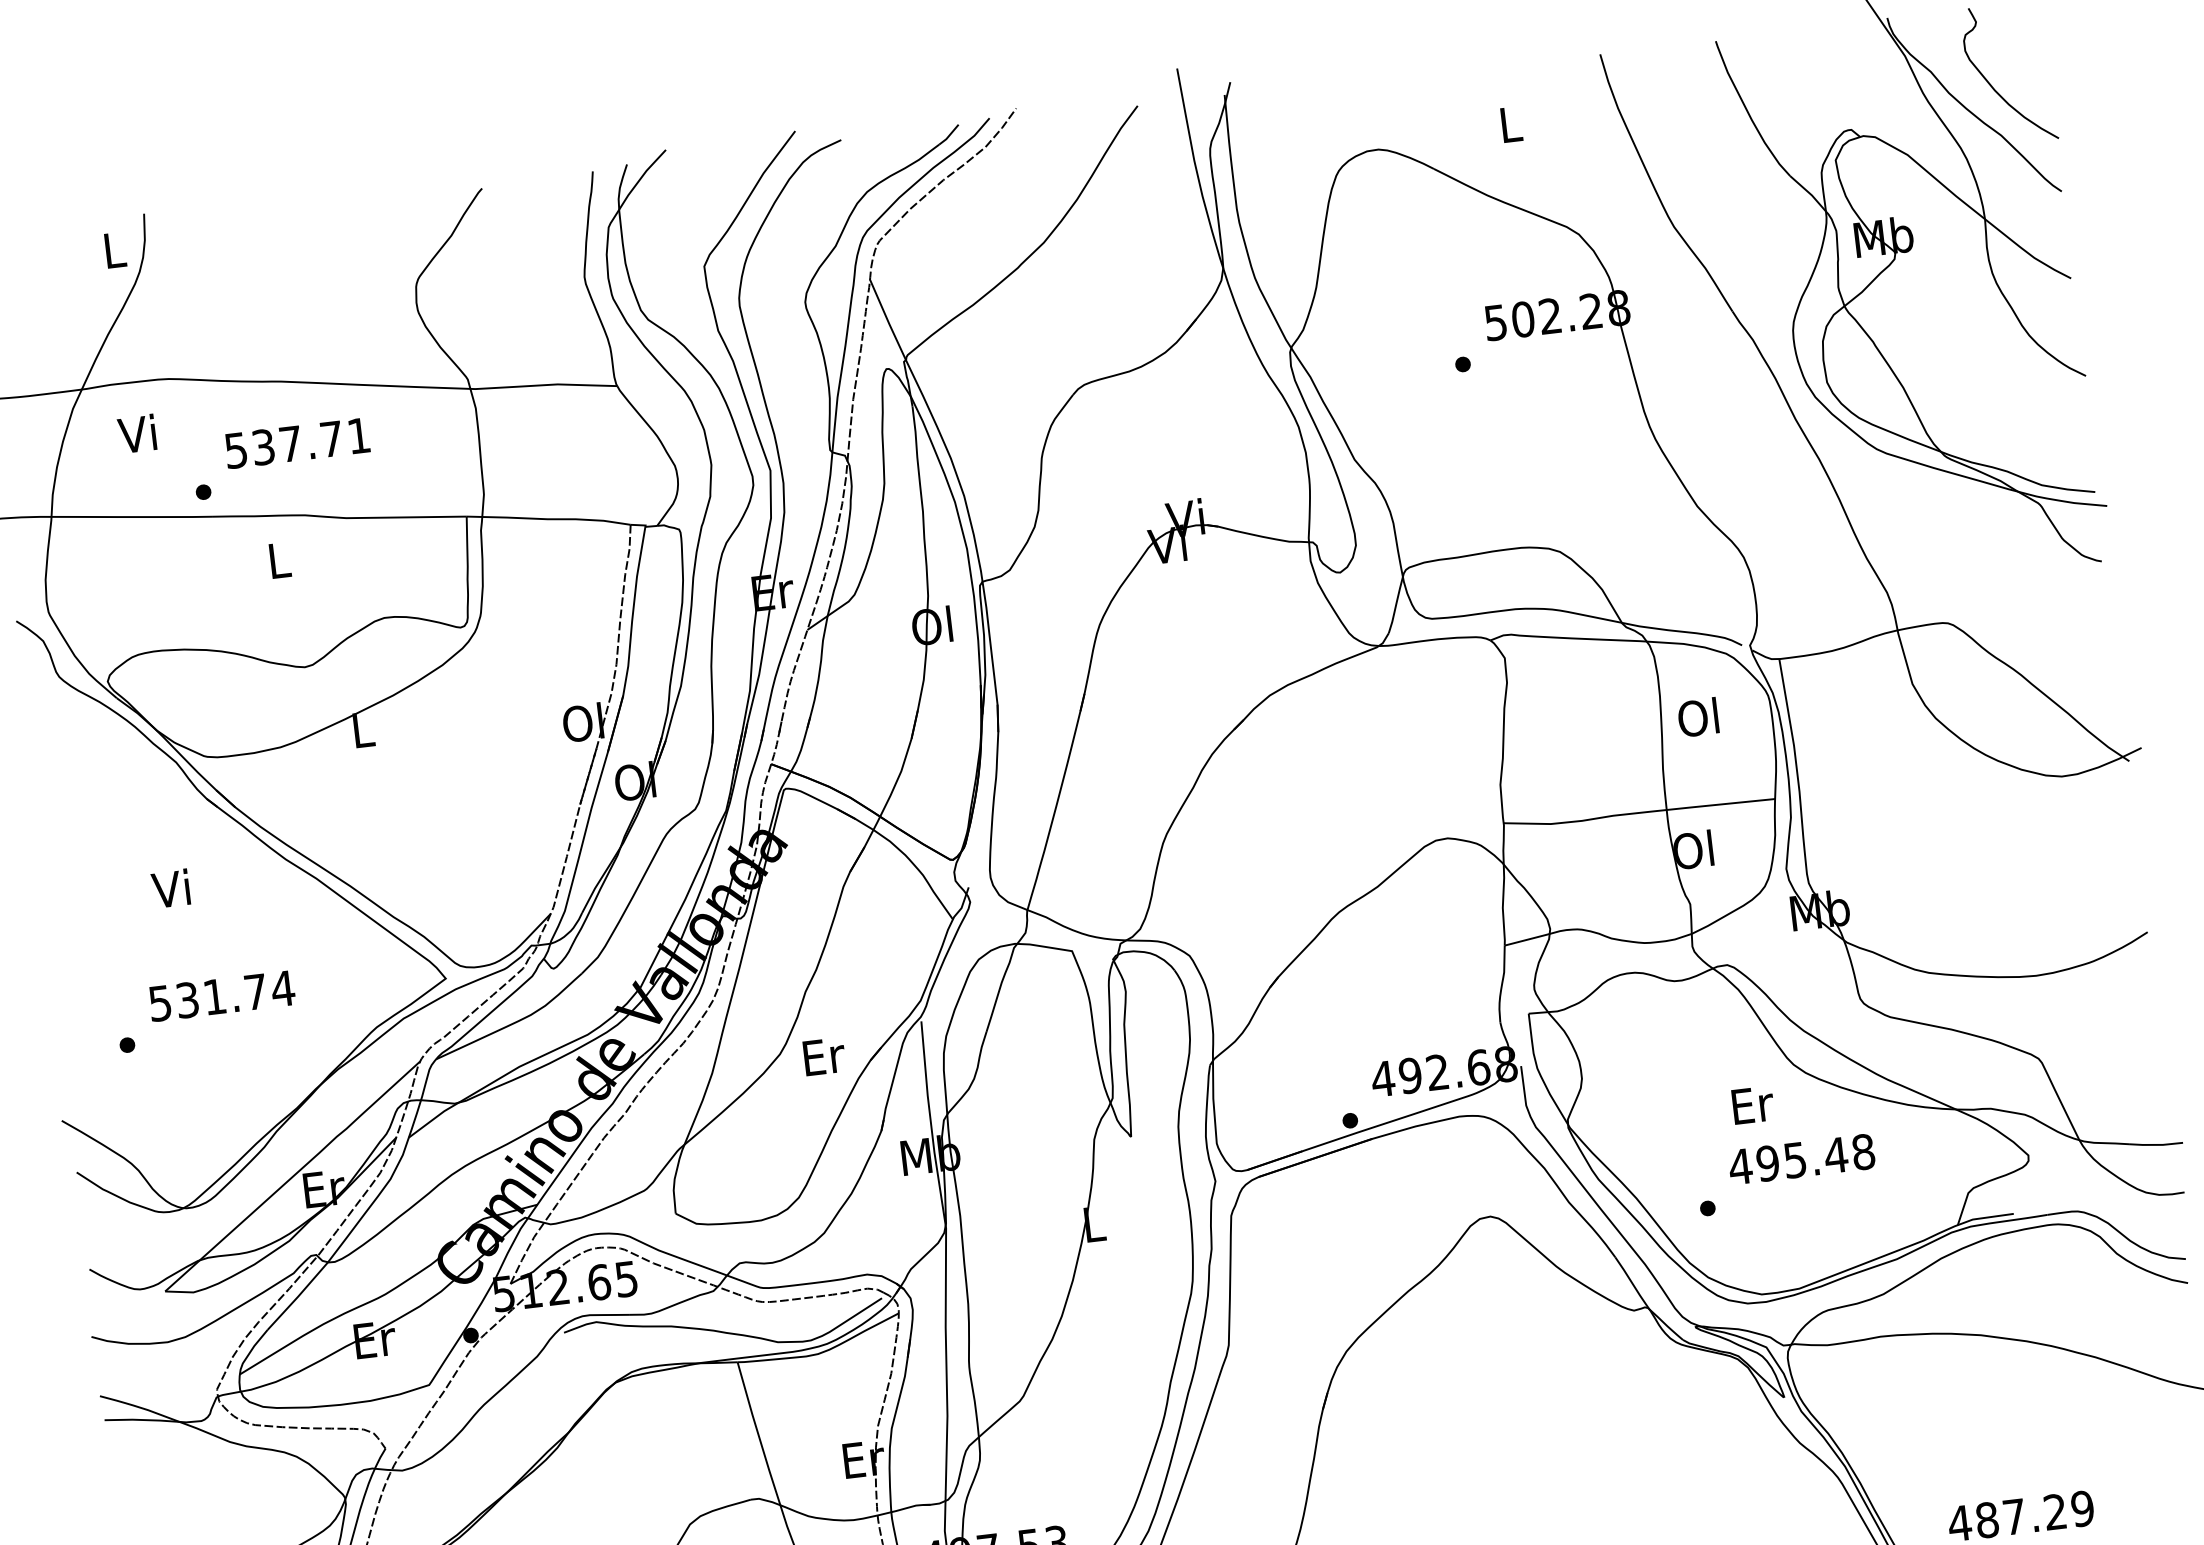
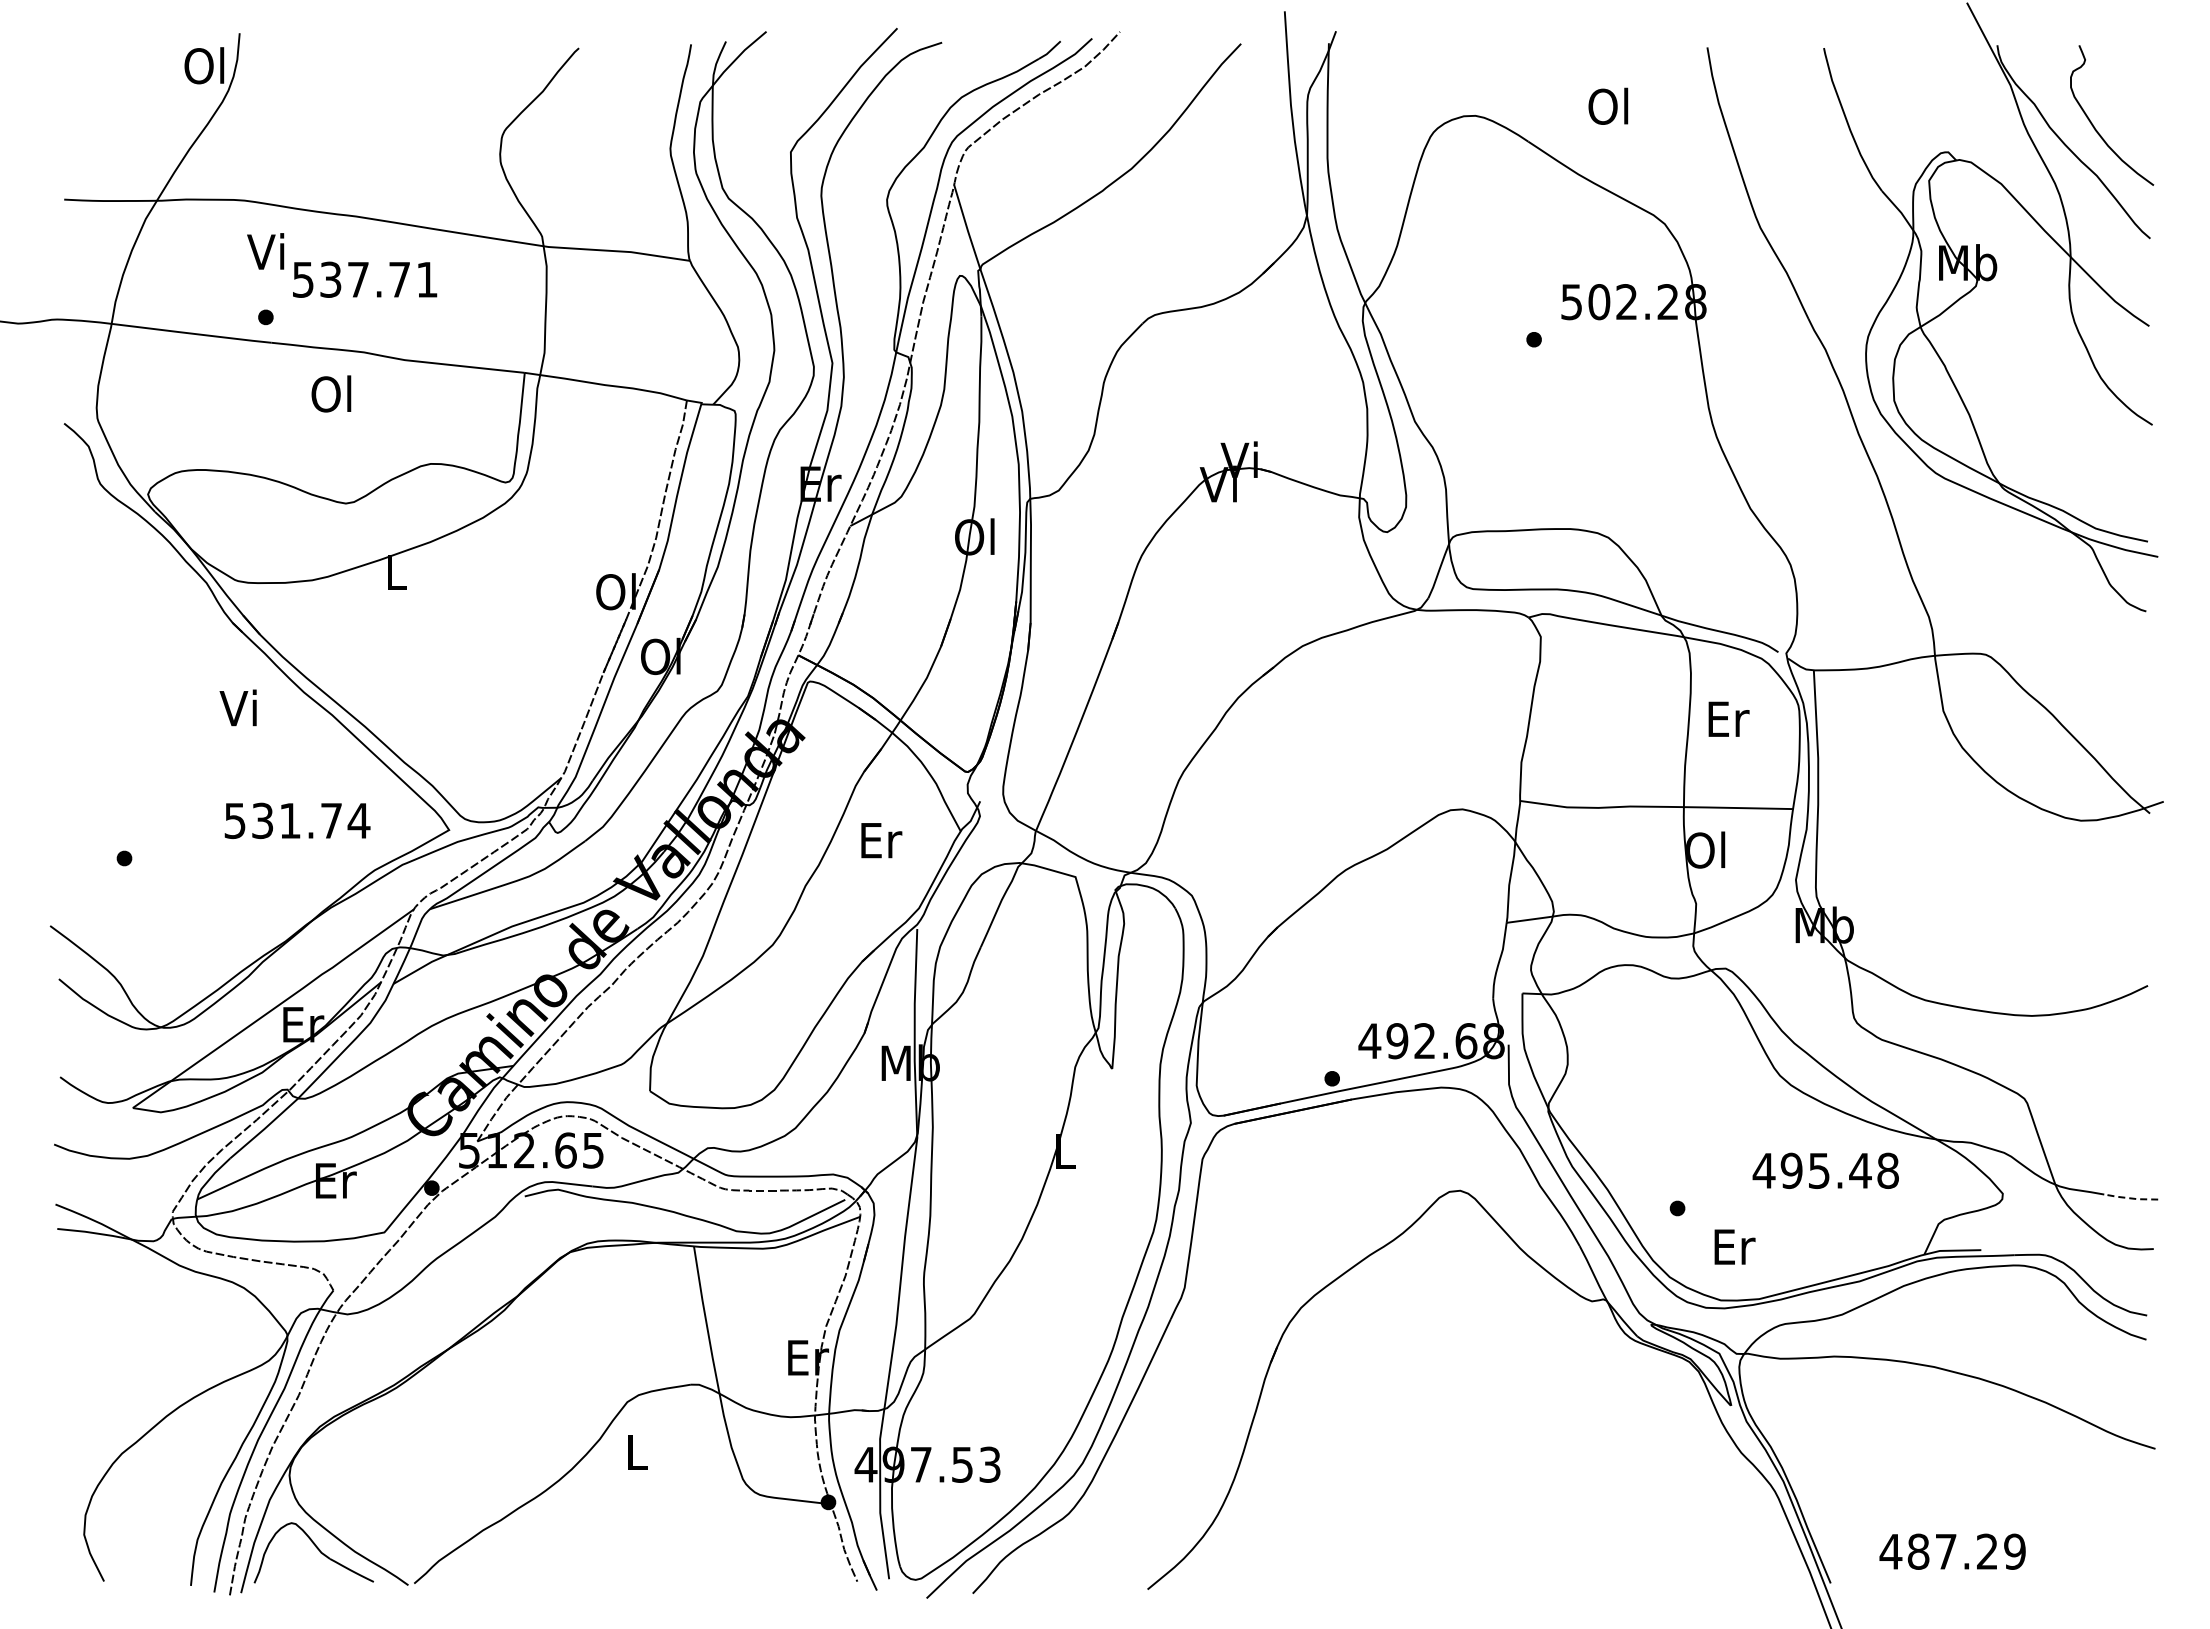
text: (1509, 123) -> (1608, 105), L -> Ol
text: (113, 249) -> (204, 65), L -> Ol
text: (136, 433) -> (265, 251), moved
text: (277, 559) -> (331, 393), L -> Ol
text: (1699, 717) -> (1727, 718), Ol -> Er
text: (170, 888) -> (237, 707), moved
text: (222, 995) -> (297, 820), moved
text: (824, 1056) -> (881, 840), moved
text: (1752, 1104) -> (1734, 1246), moved
line: (2156, 1144) -> (2131, 1198), solid -> dashed
text: (1801, 1159) -> (1825, 1170), moved

